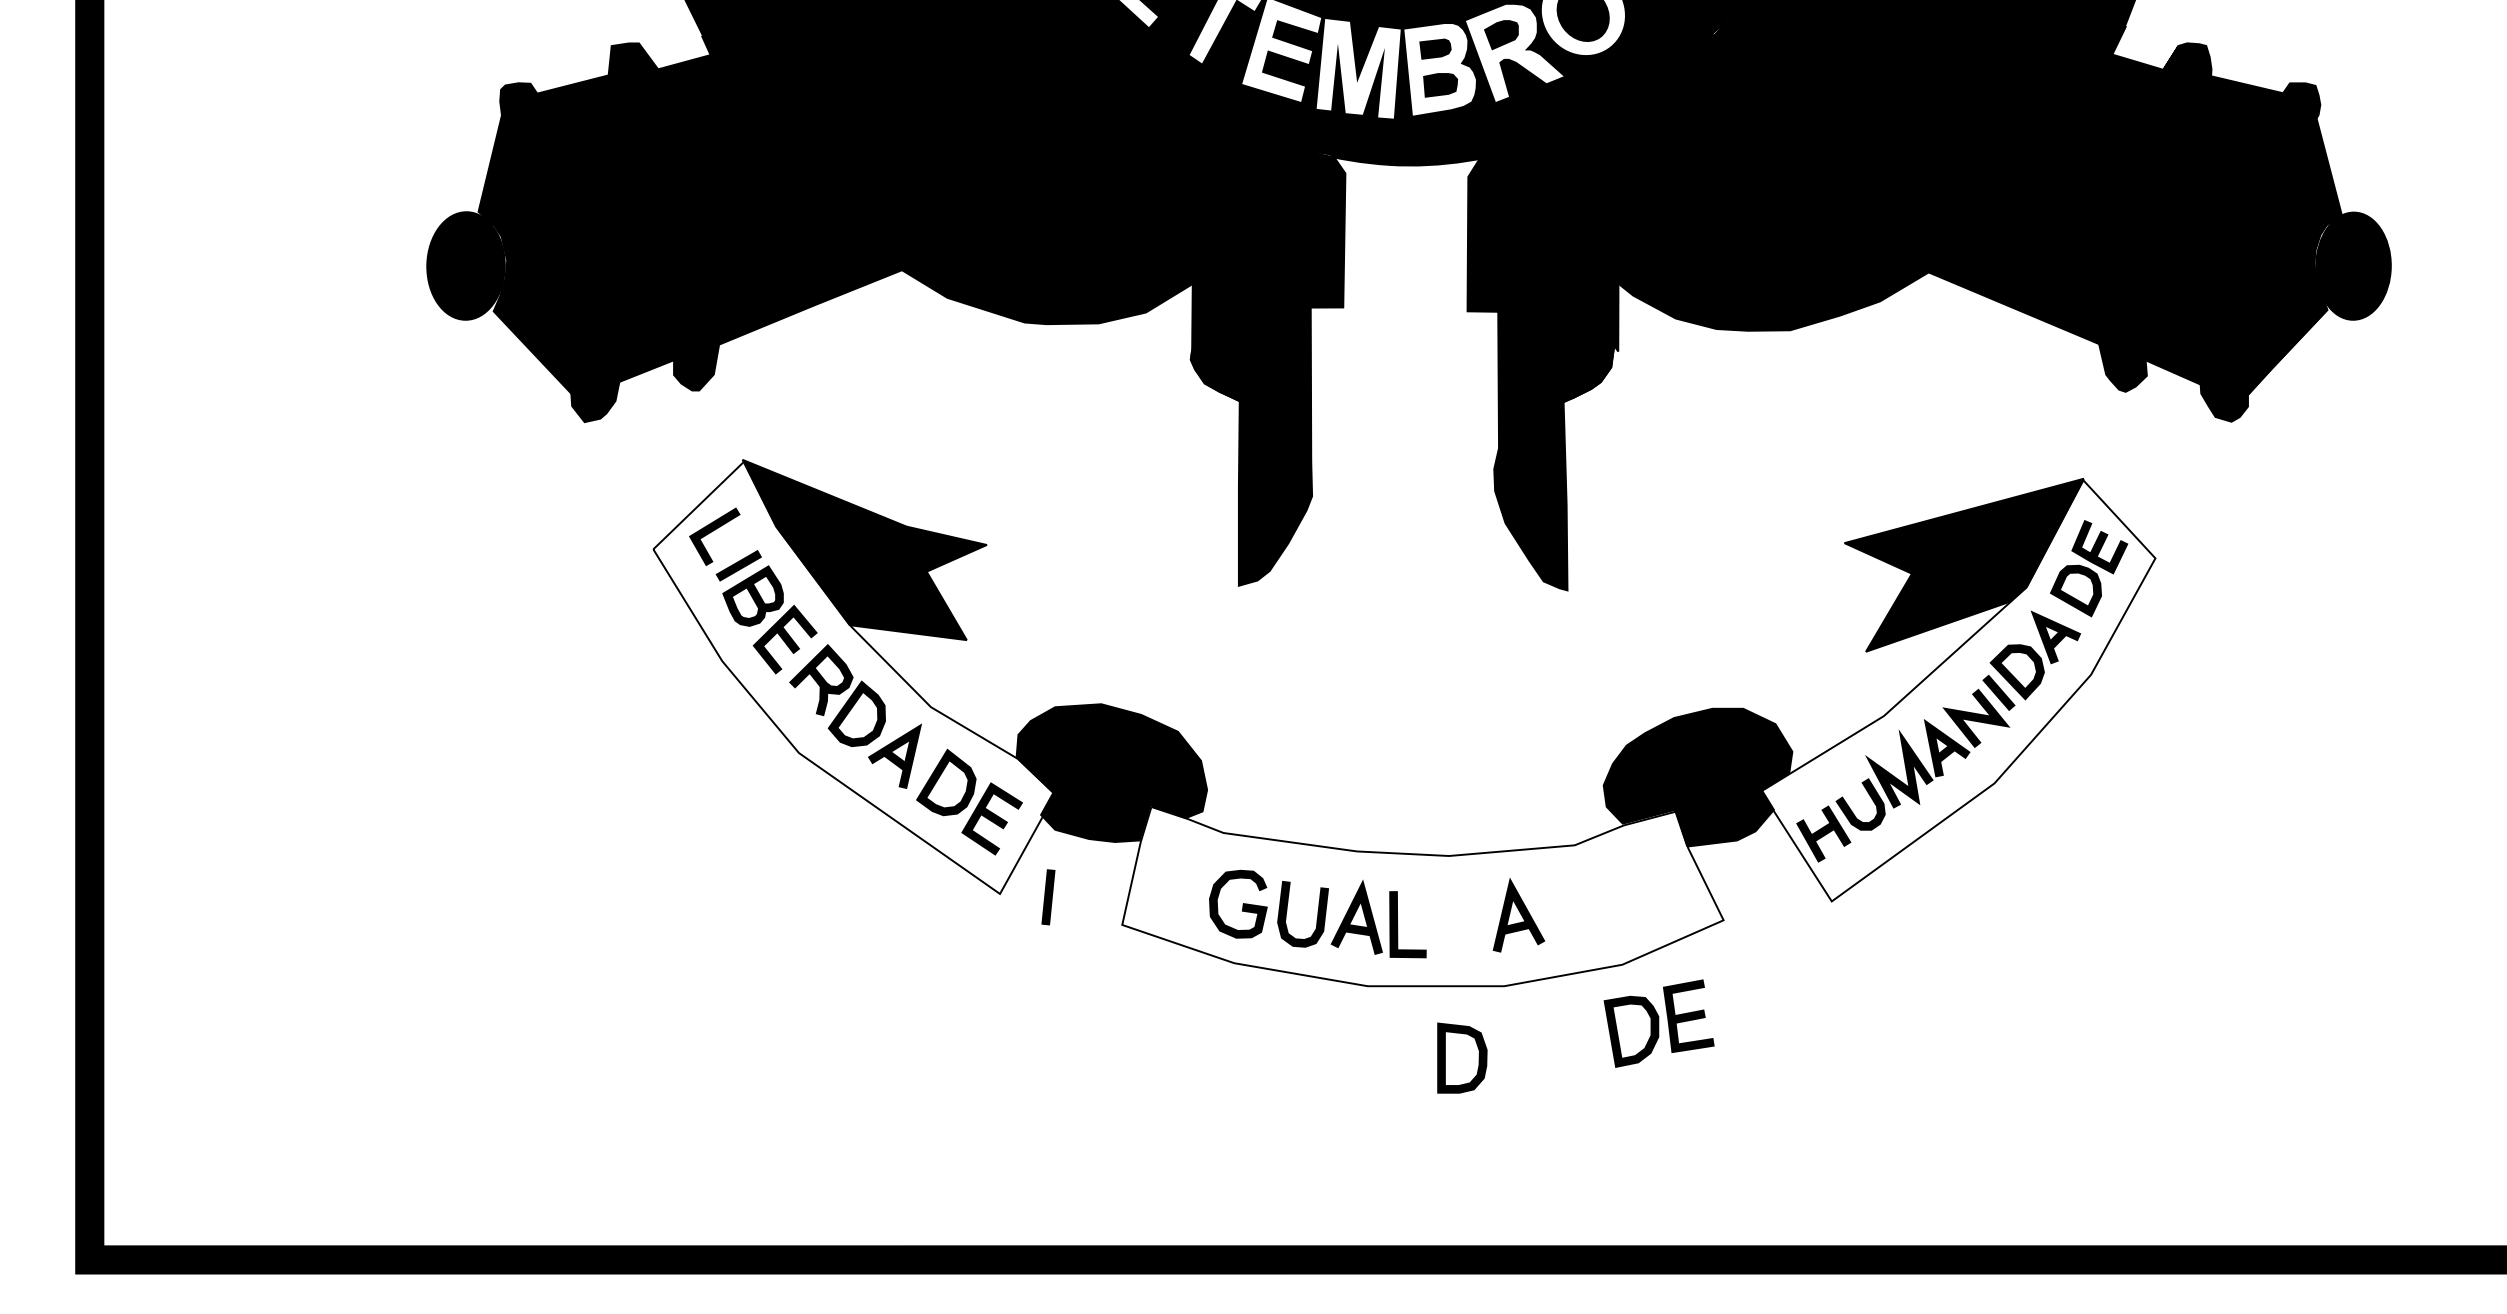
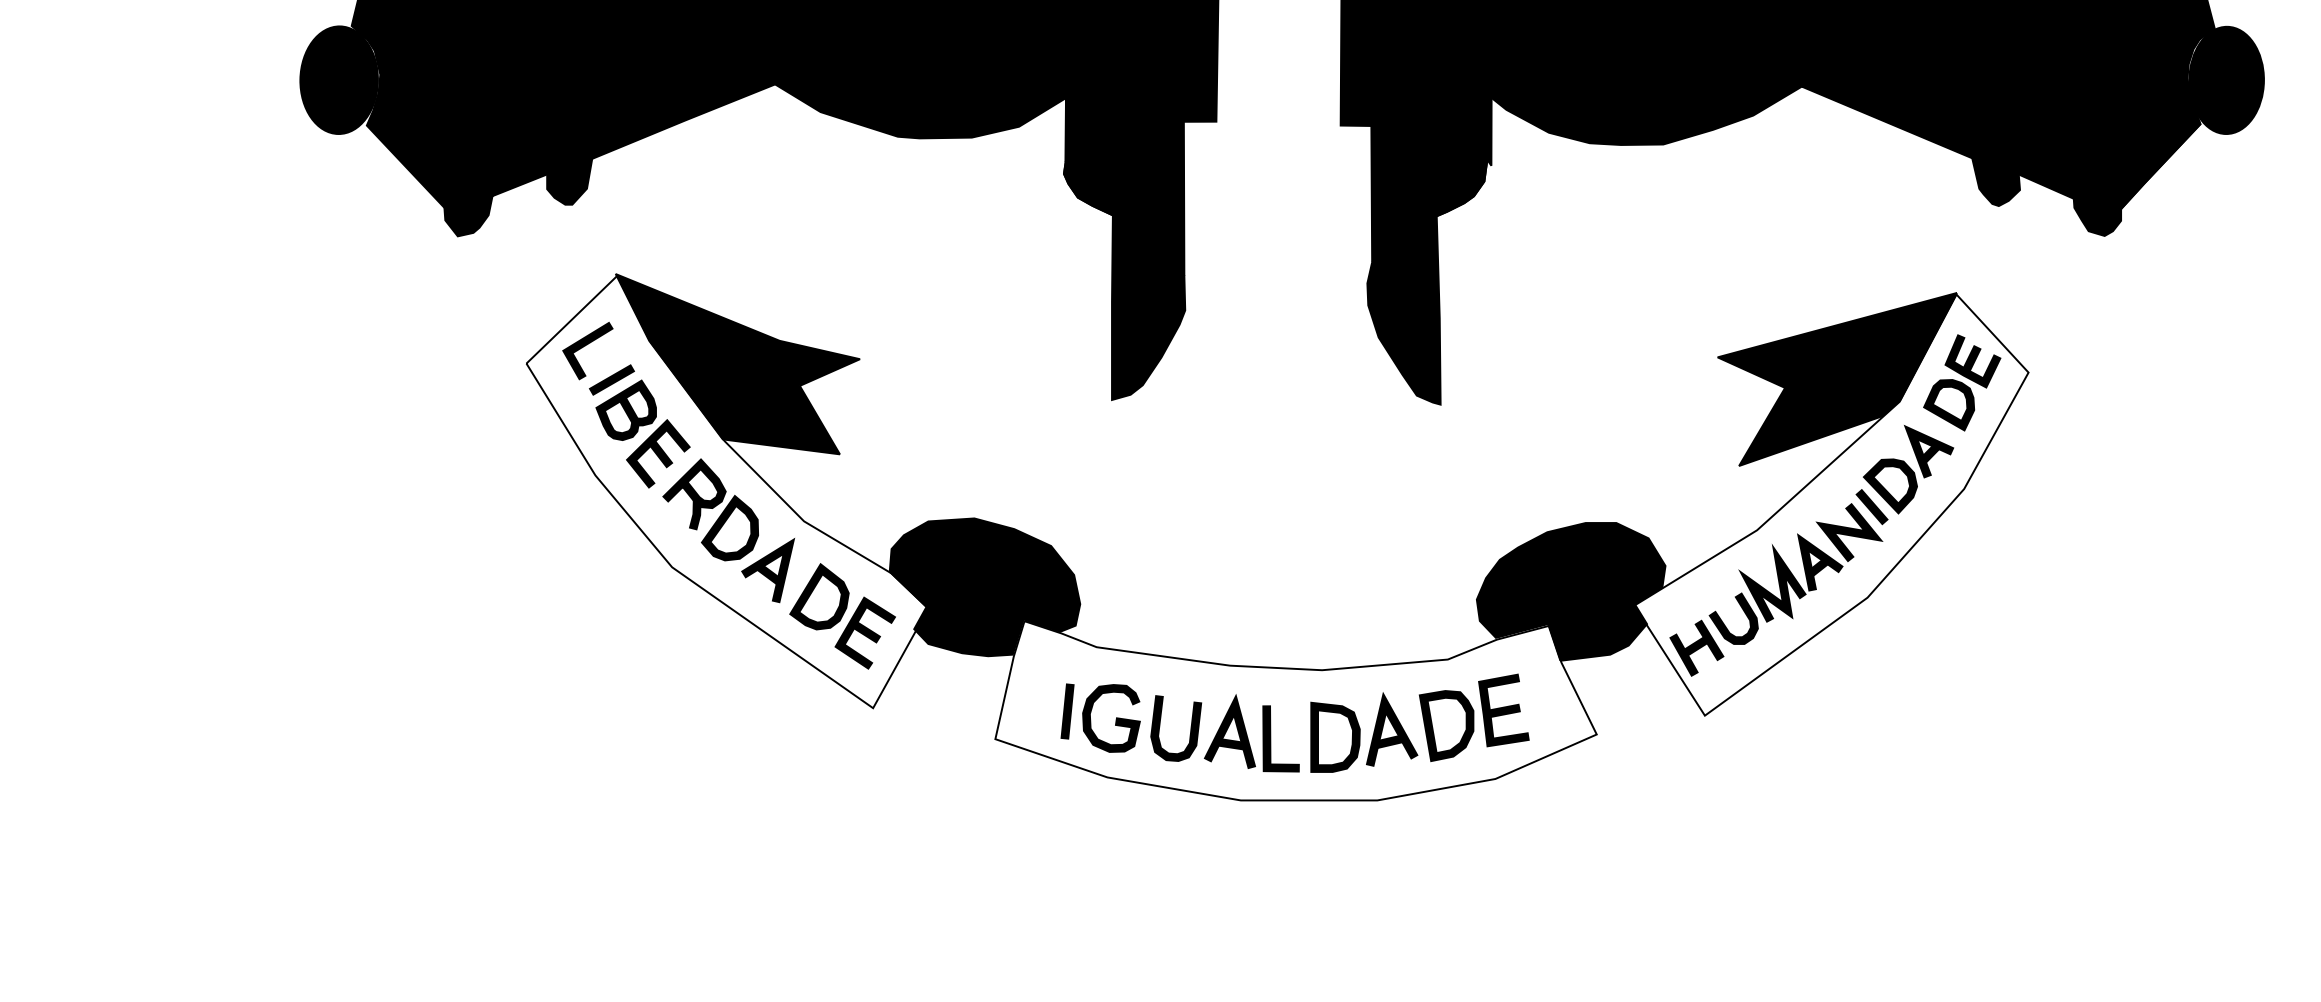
line: (1048, 897) -> (1067, 711), moved
part: (1658, 1023) -> (1473, 717), moved
part: (1462, 1057) -> (1335, 736), moved

